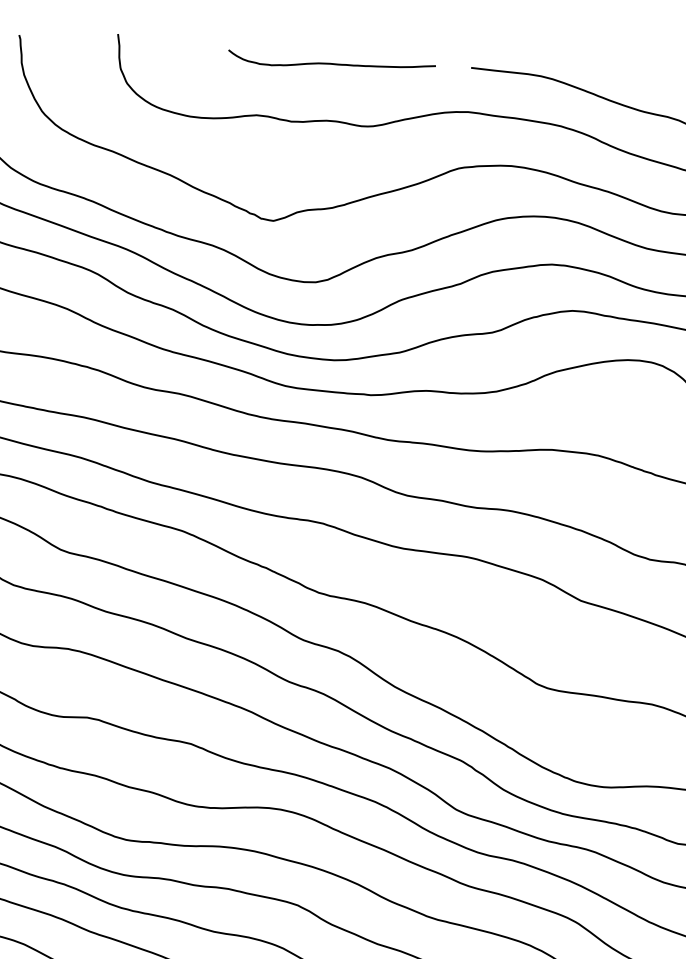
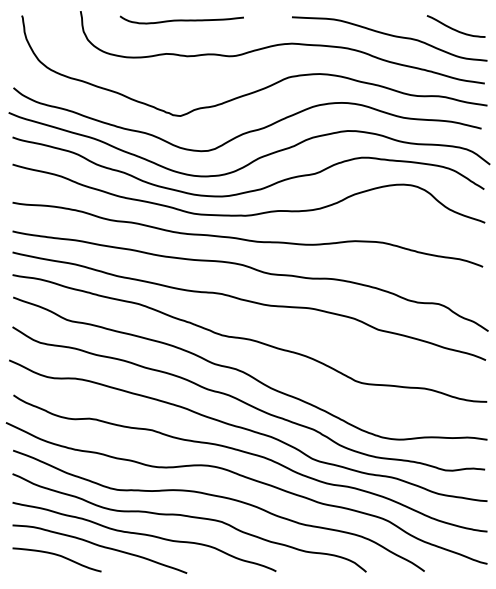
curve: (331, 62) -> (181, 19), moved

